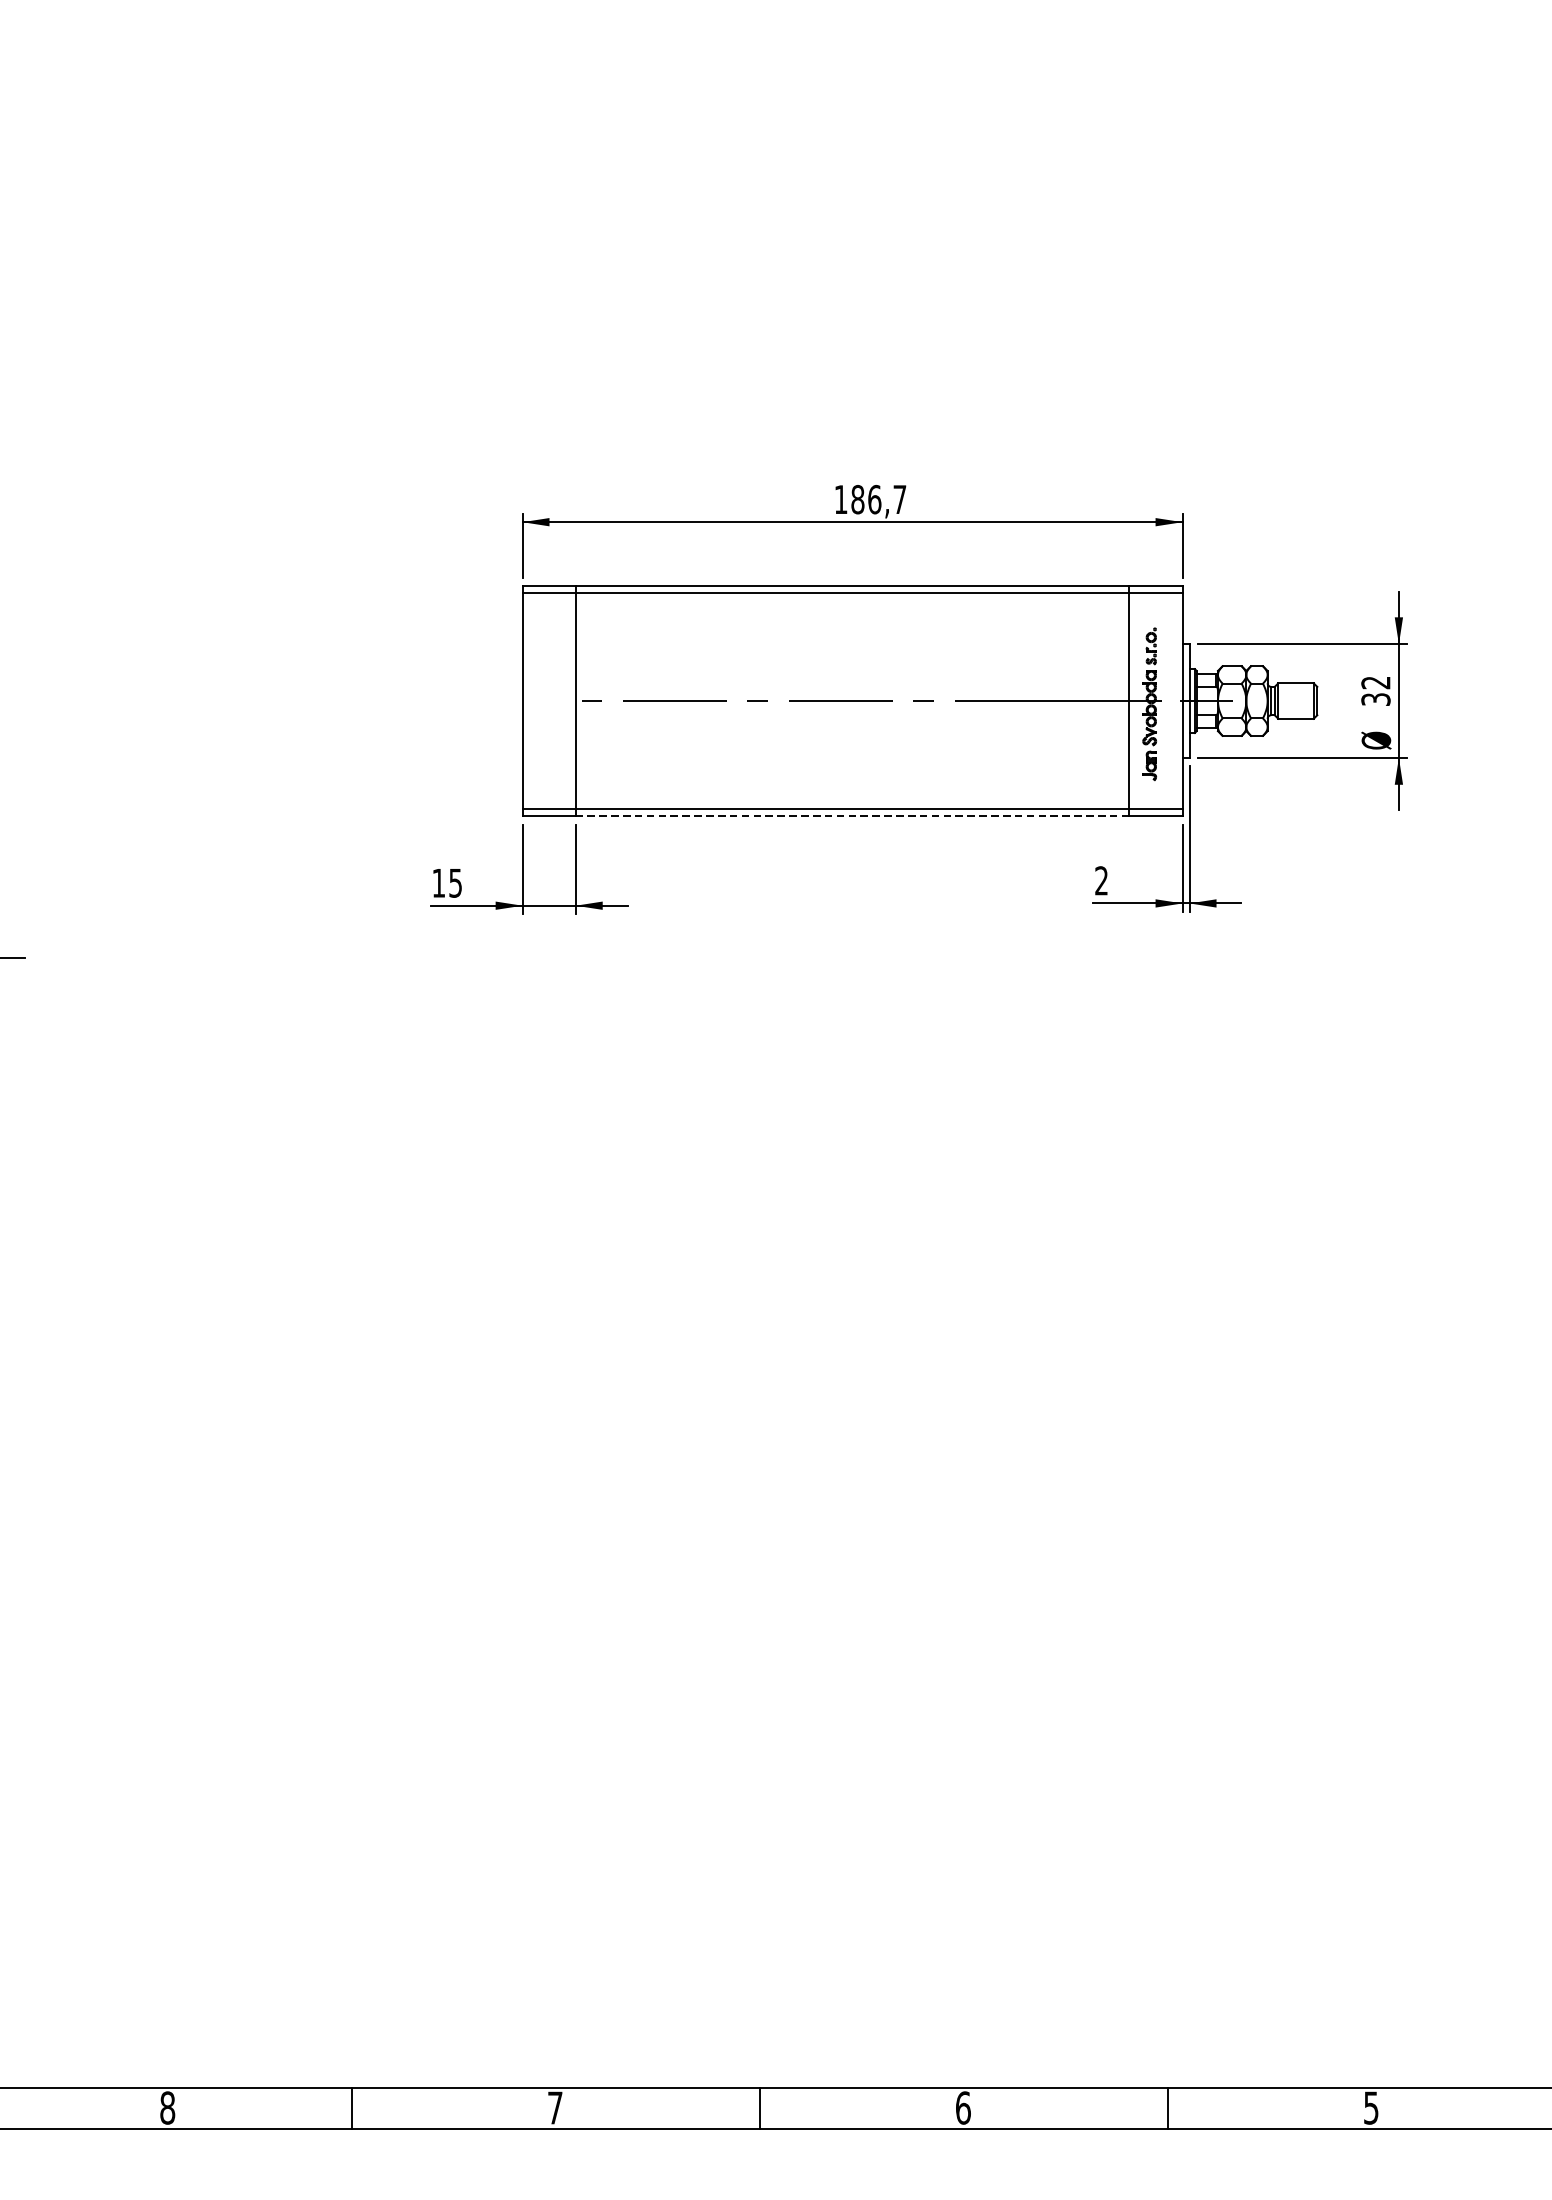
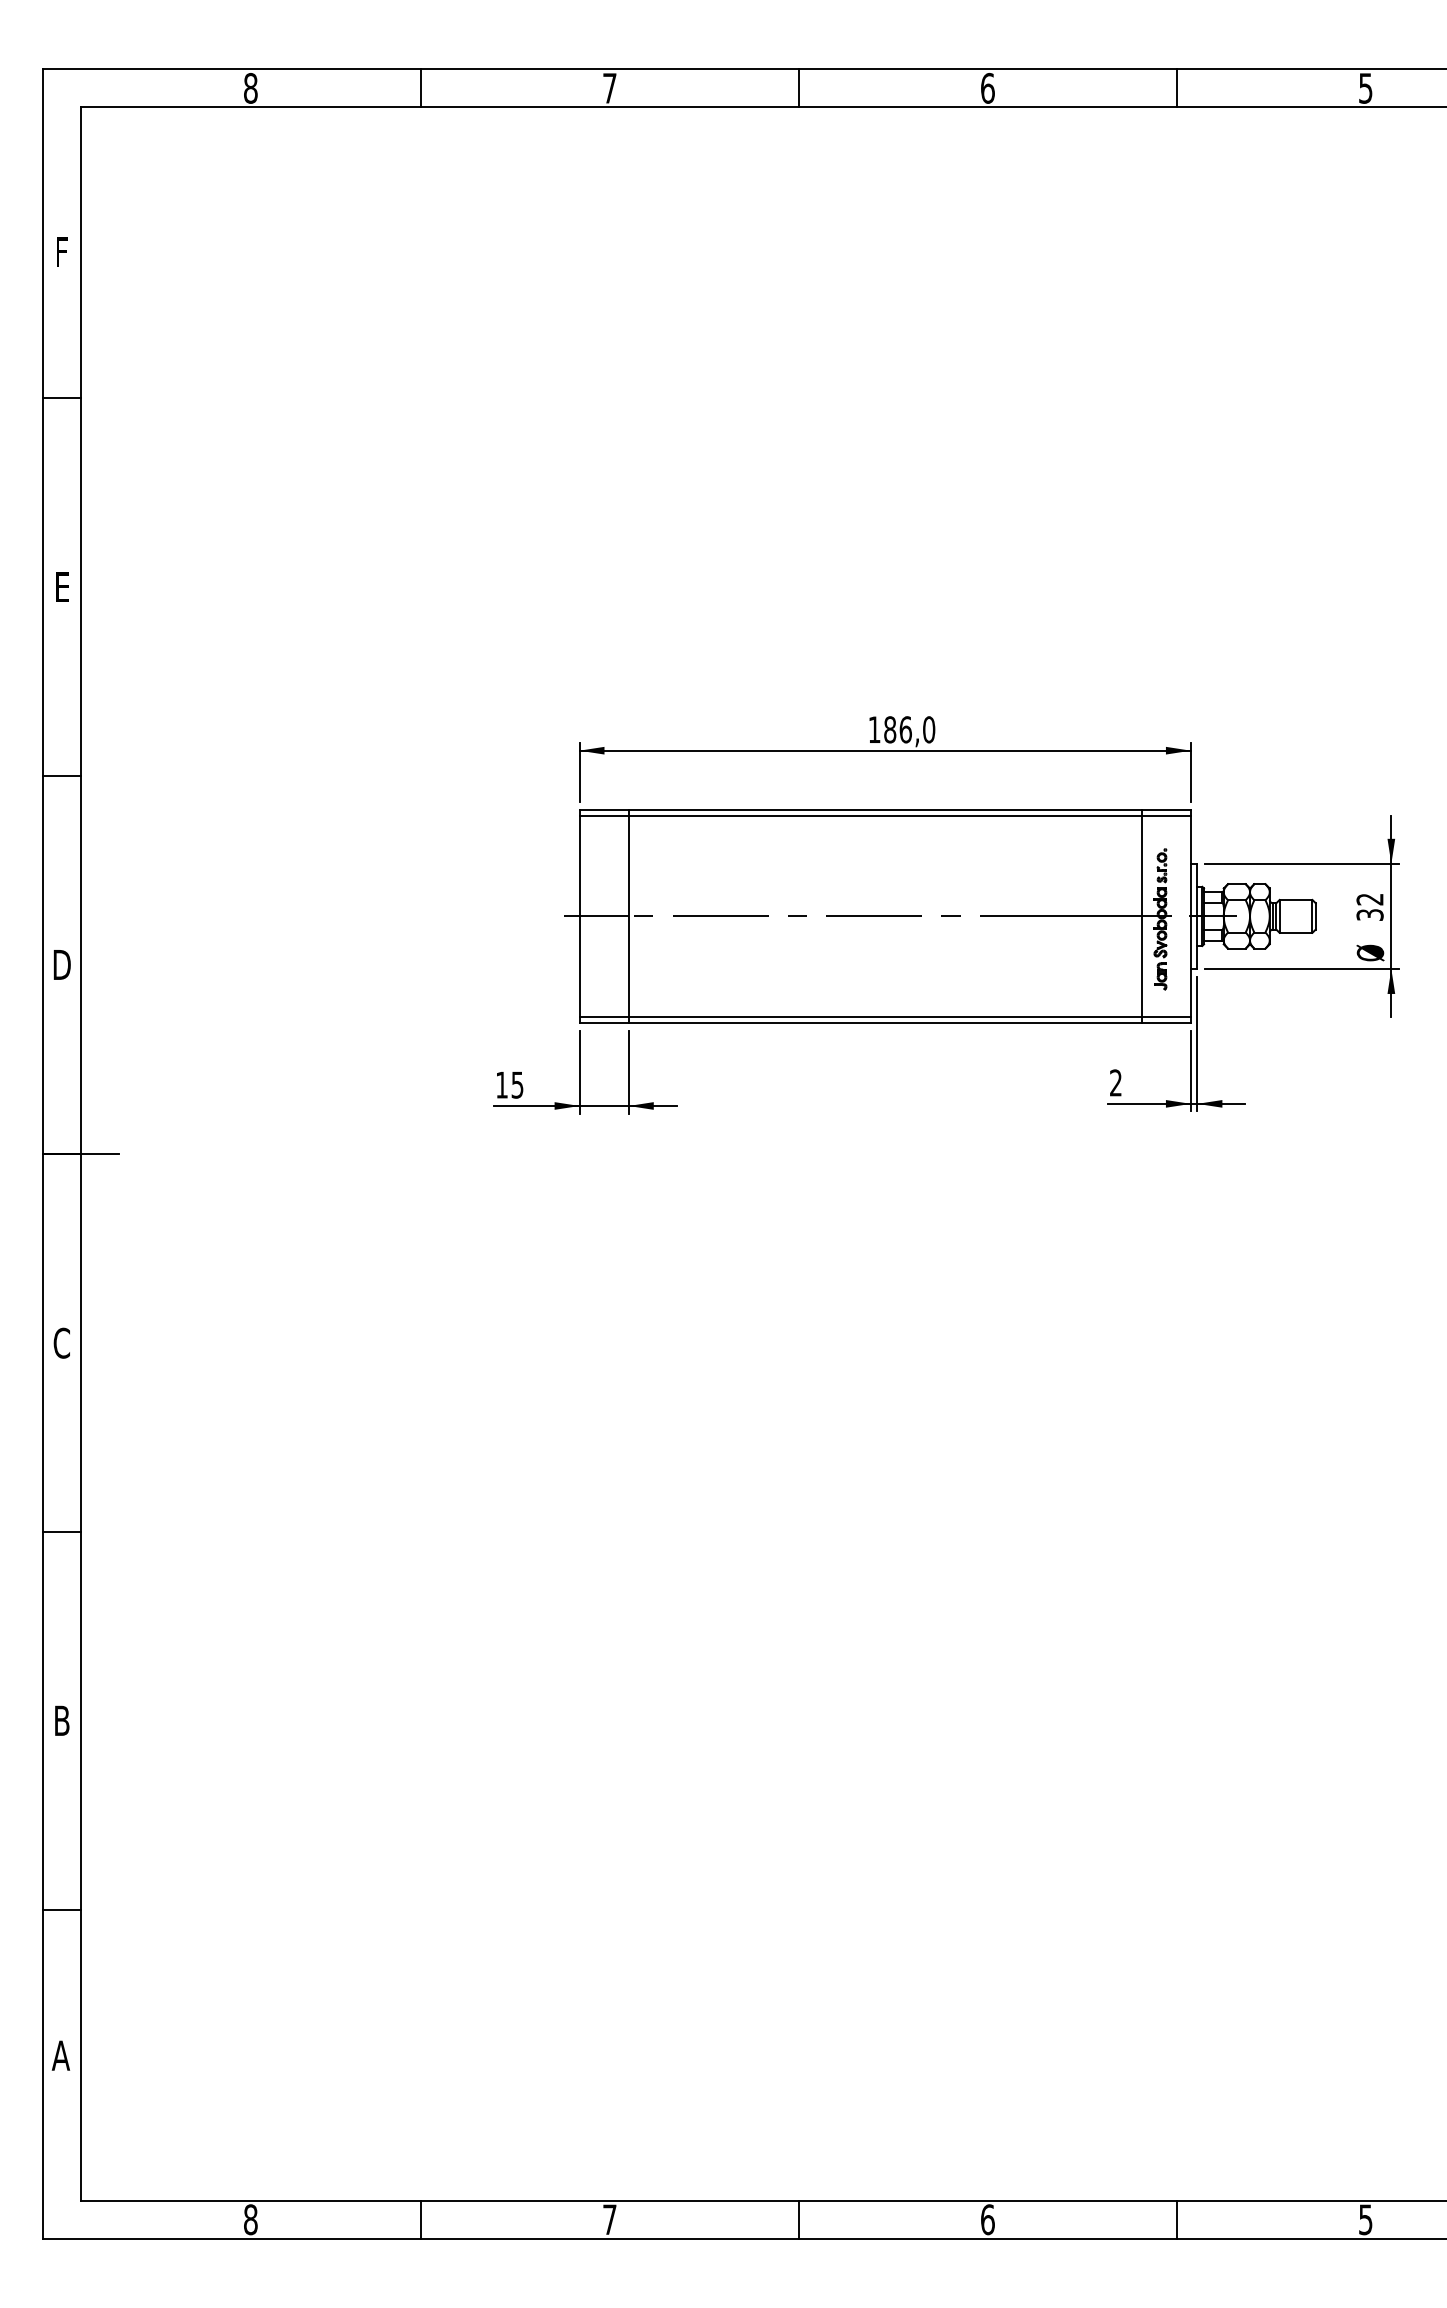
text: (900, 499) -> (929, 729), 186,7 -> 186,0
line: (540, 701) -> (596, 916), added
line: (851, 816) -> (884, 1023), dashed -> solid

